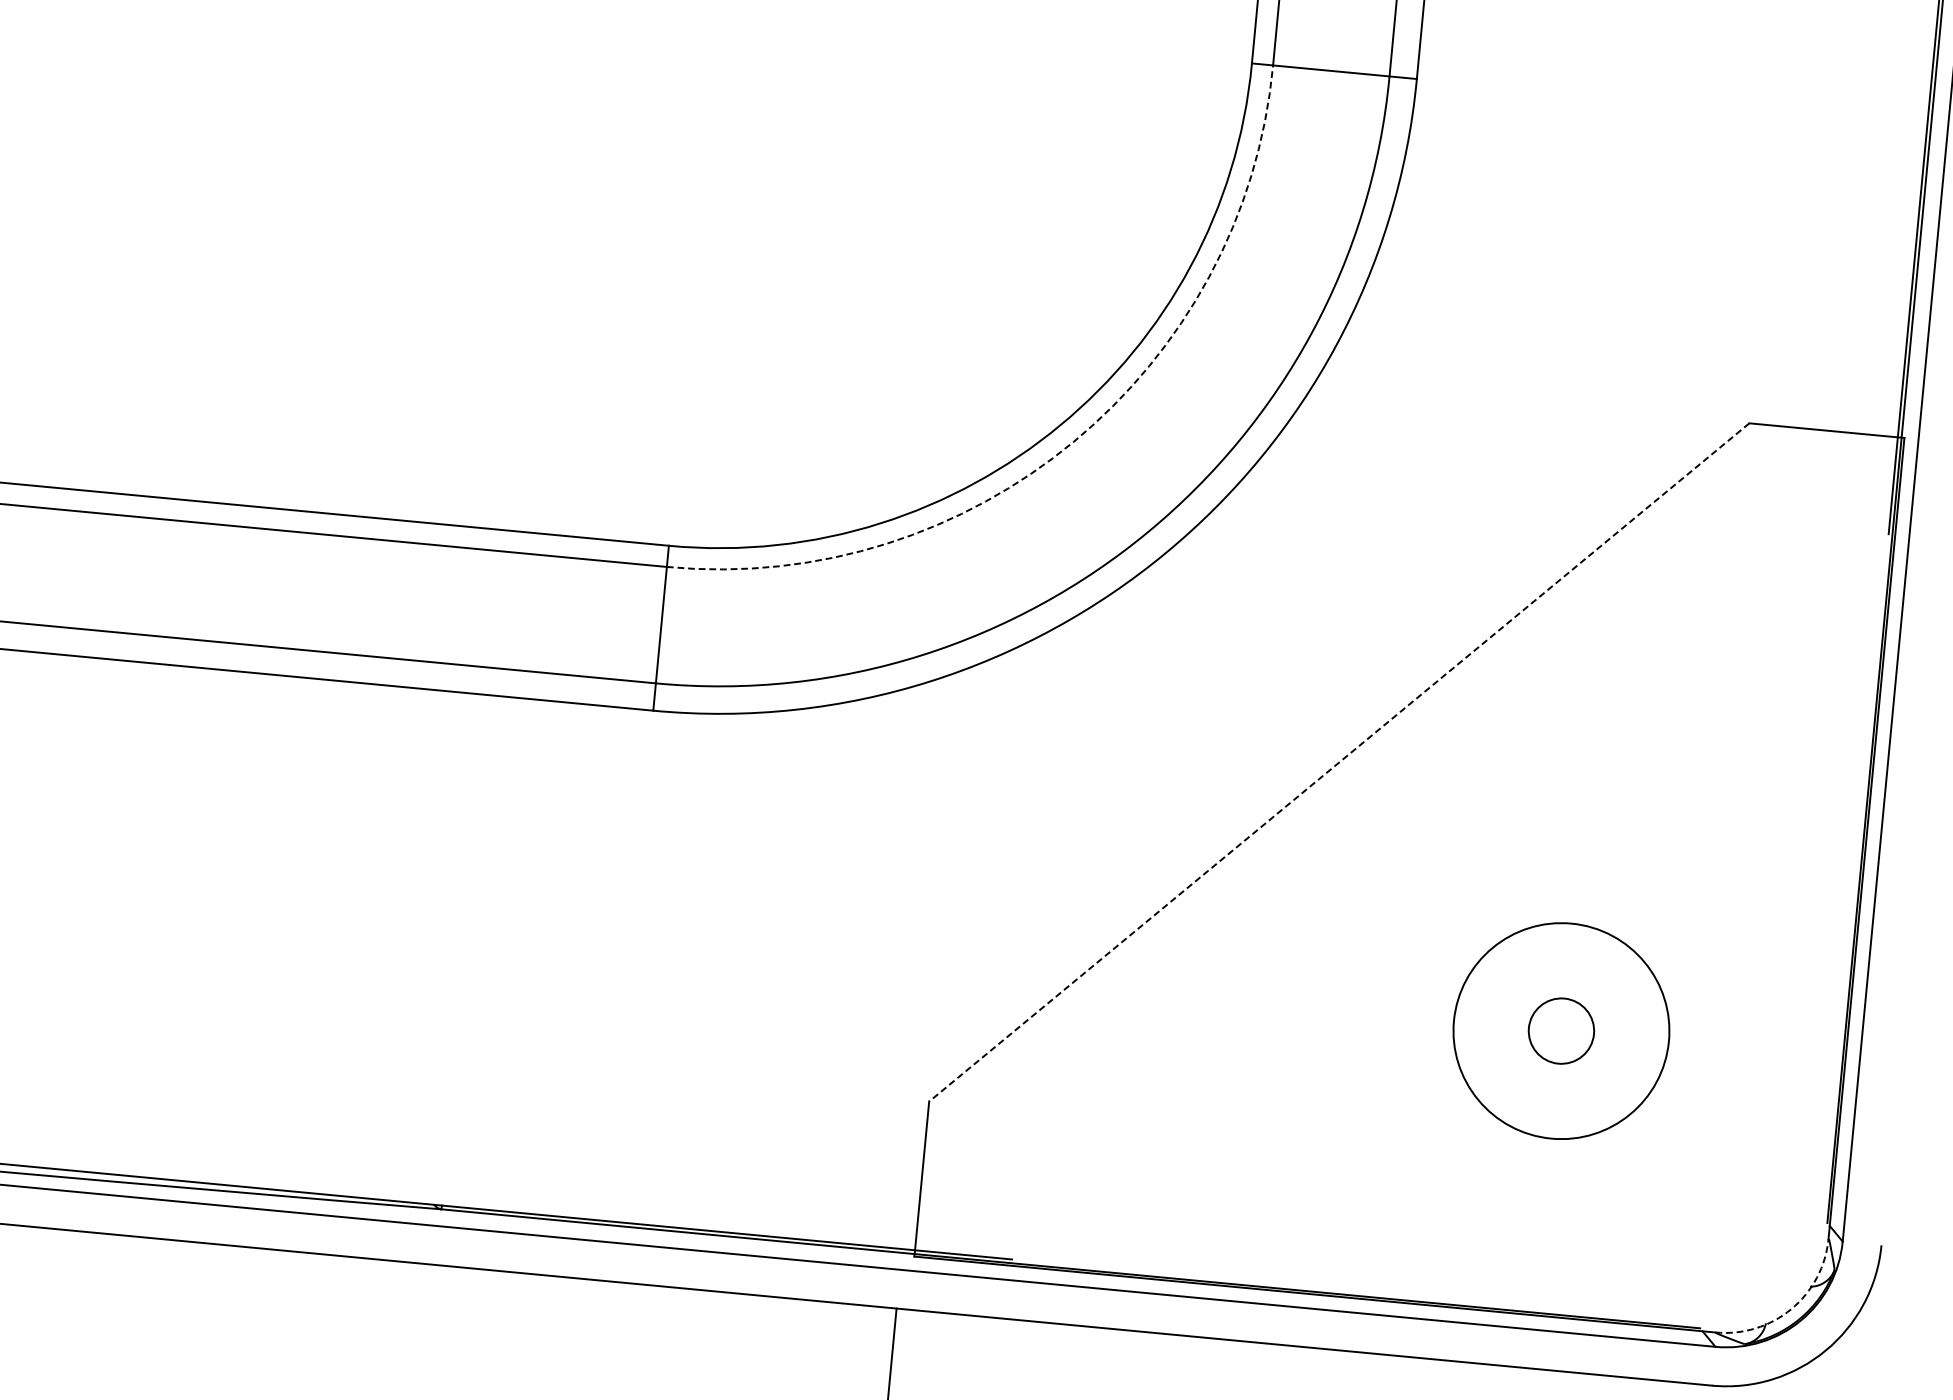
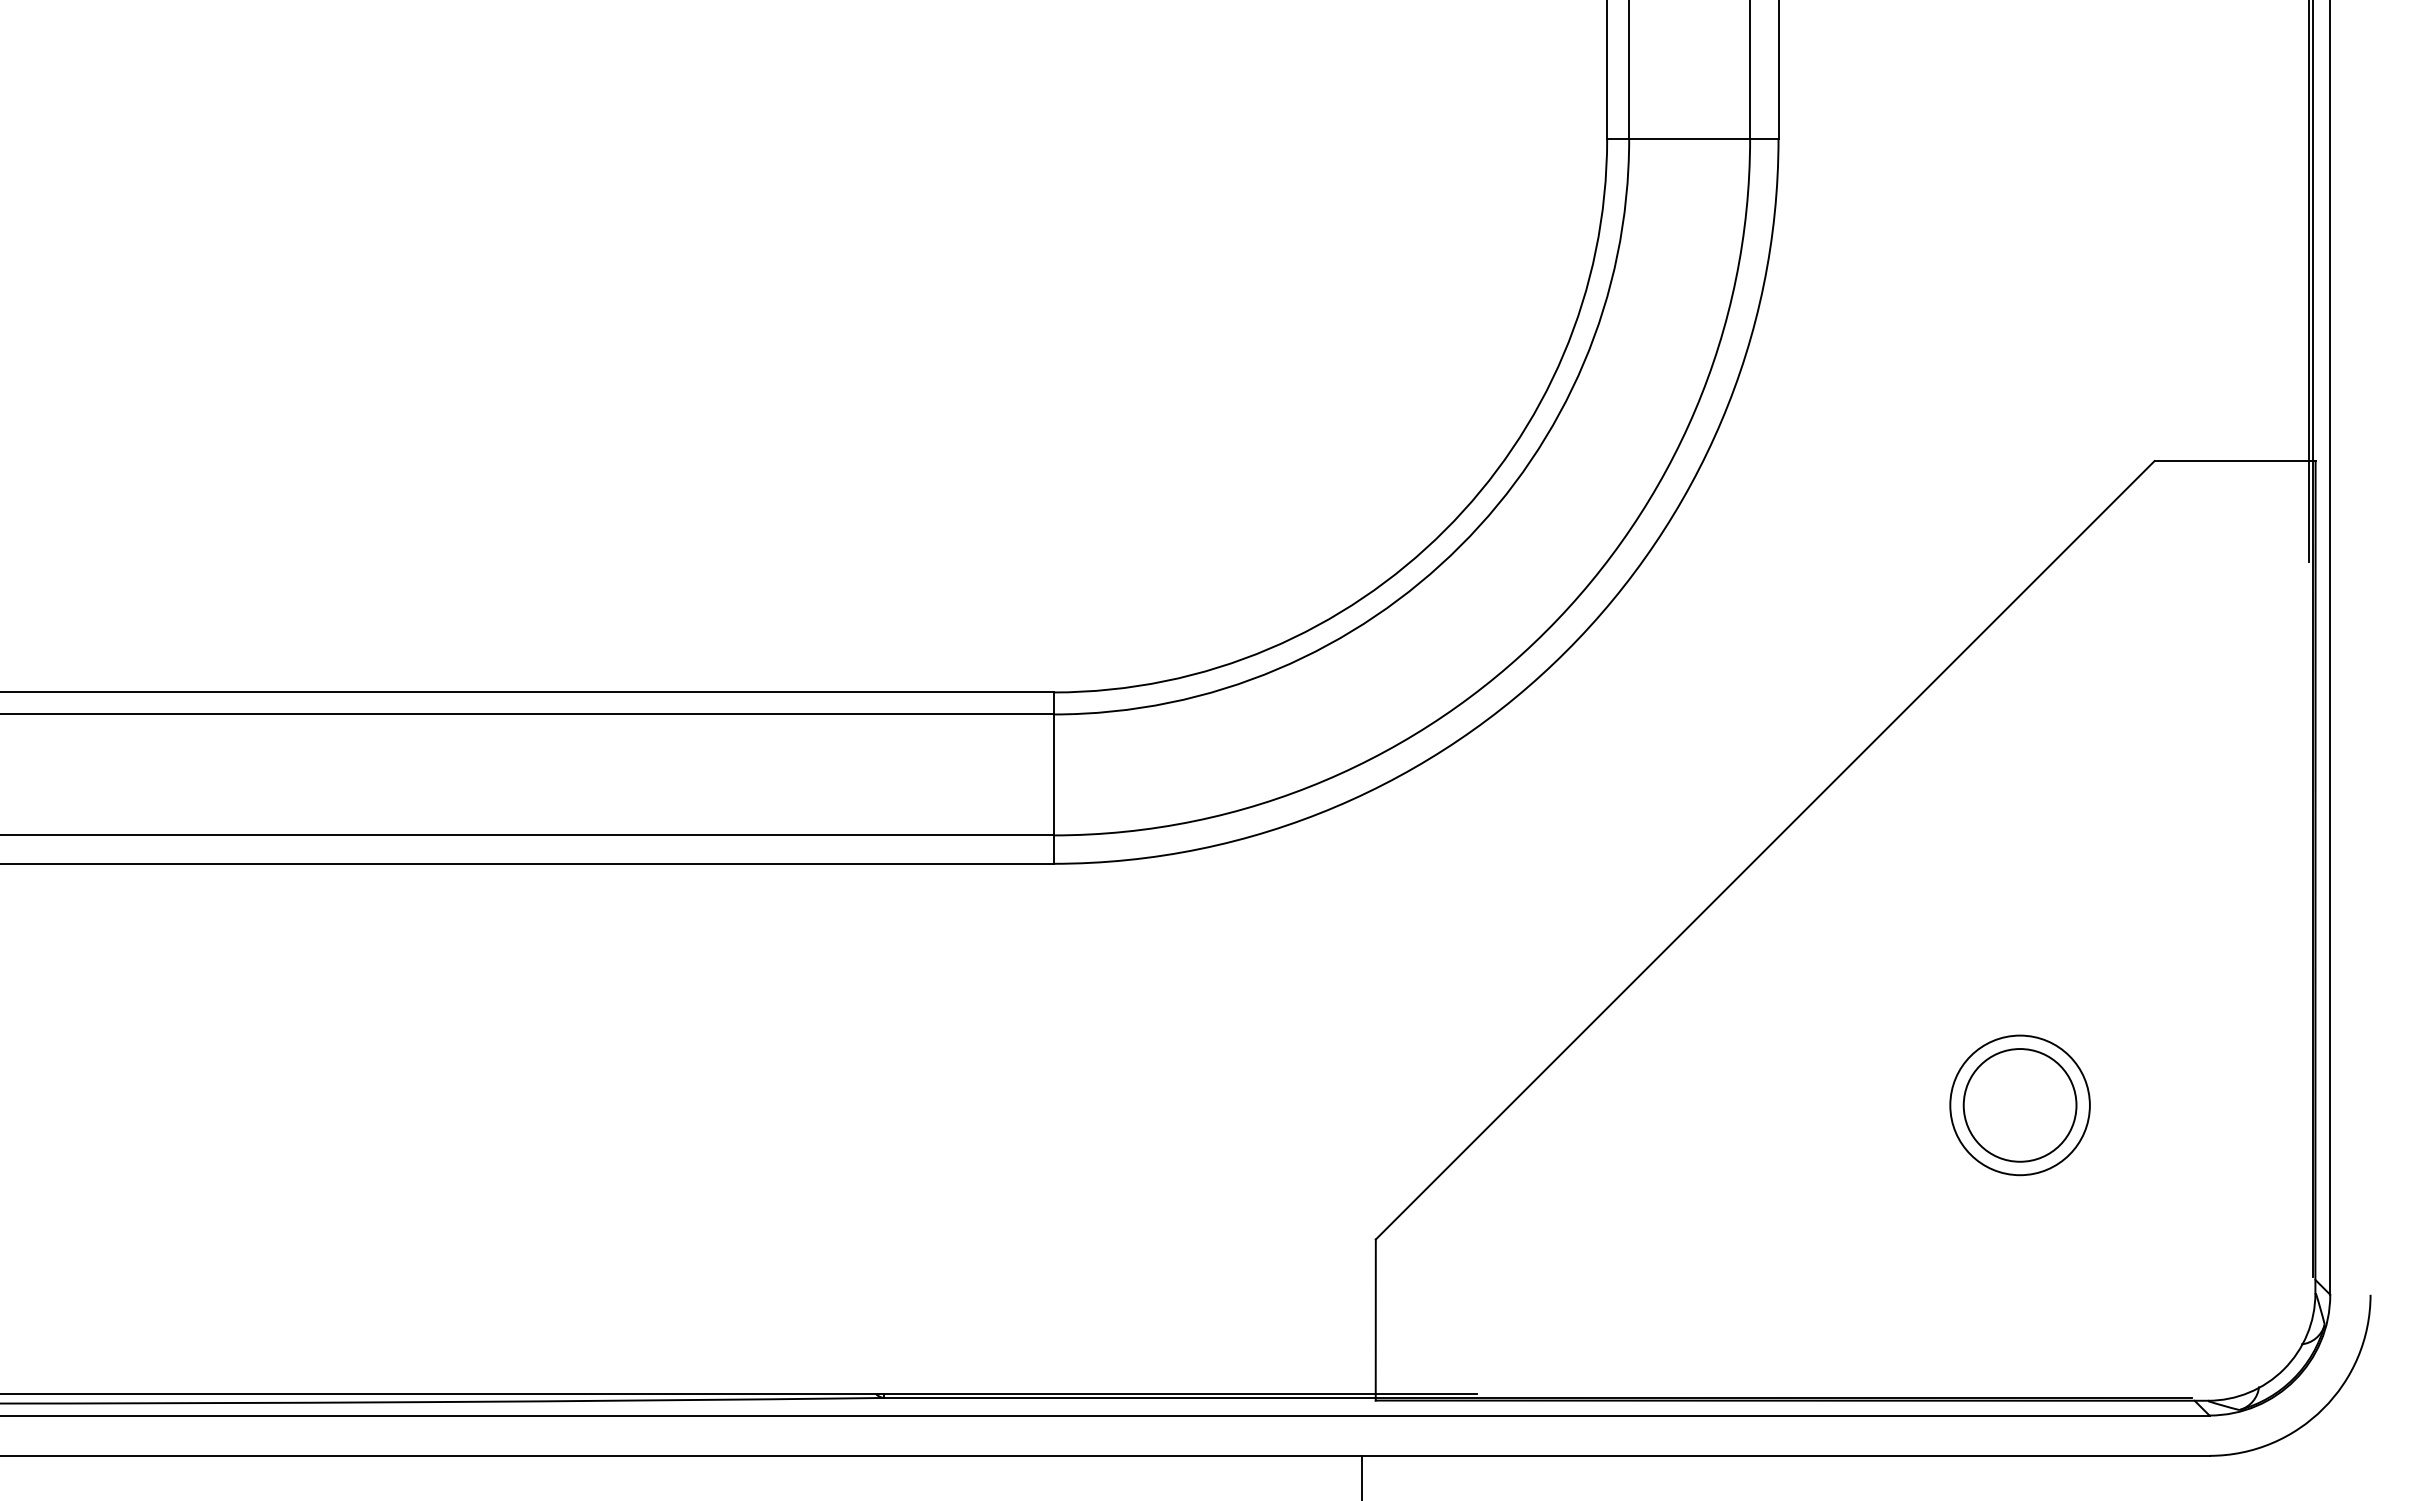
arc: (1073, 441) -> (1460, 545), dashed -> solid
line: (1338, 762) -> (1764, 850), dashed -> solid
circle: (1560, 1031) -> (2019, 1105), size x0.62
circle: (1560, 1031) -> (2019, 1105), size x1.67
arc: (1790, 1309) -> (2283, 1369), dashed -> solid

